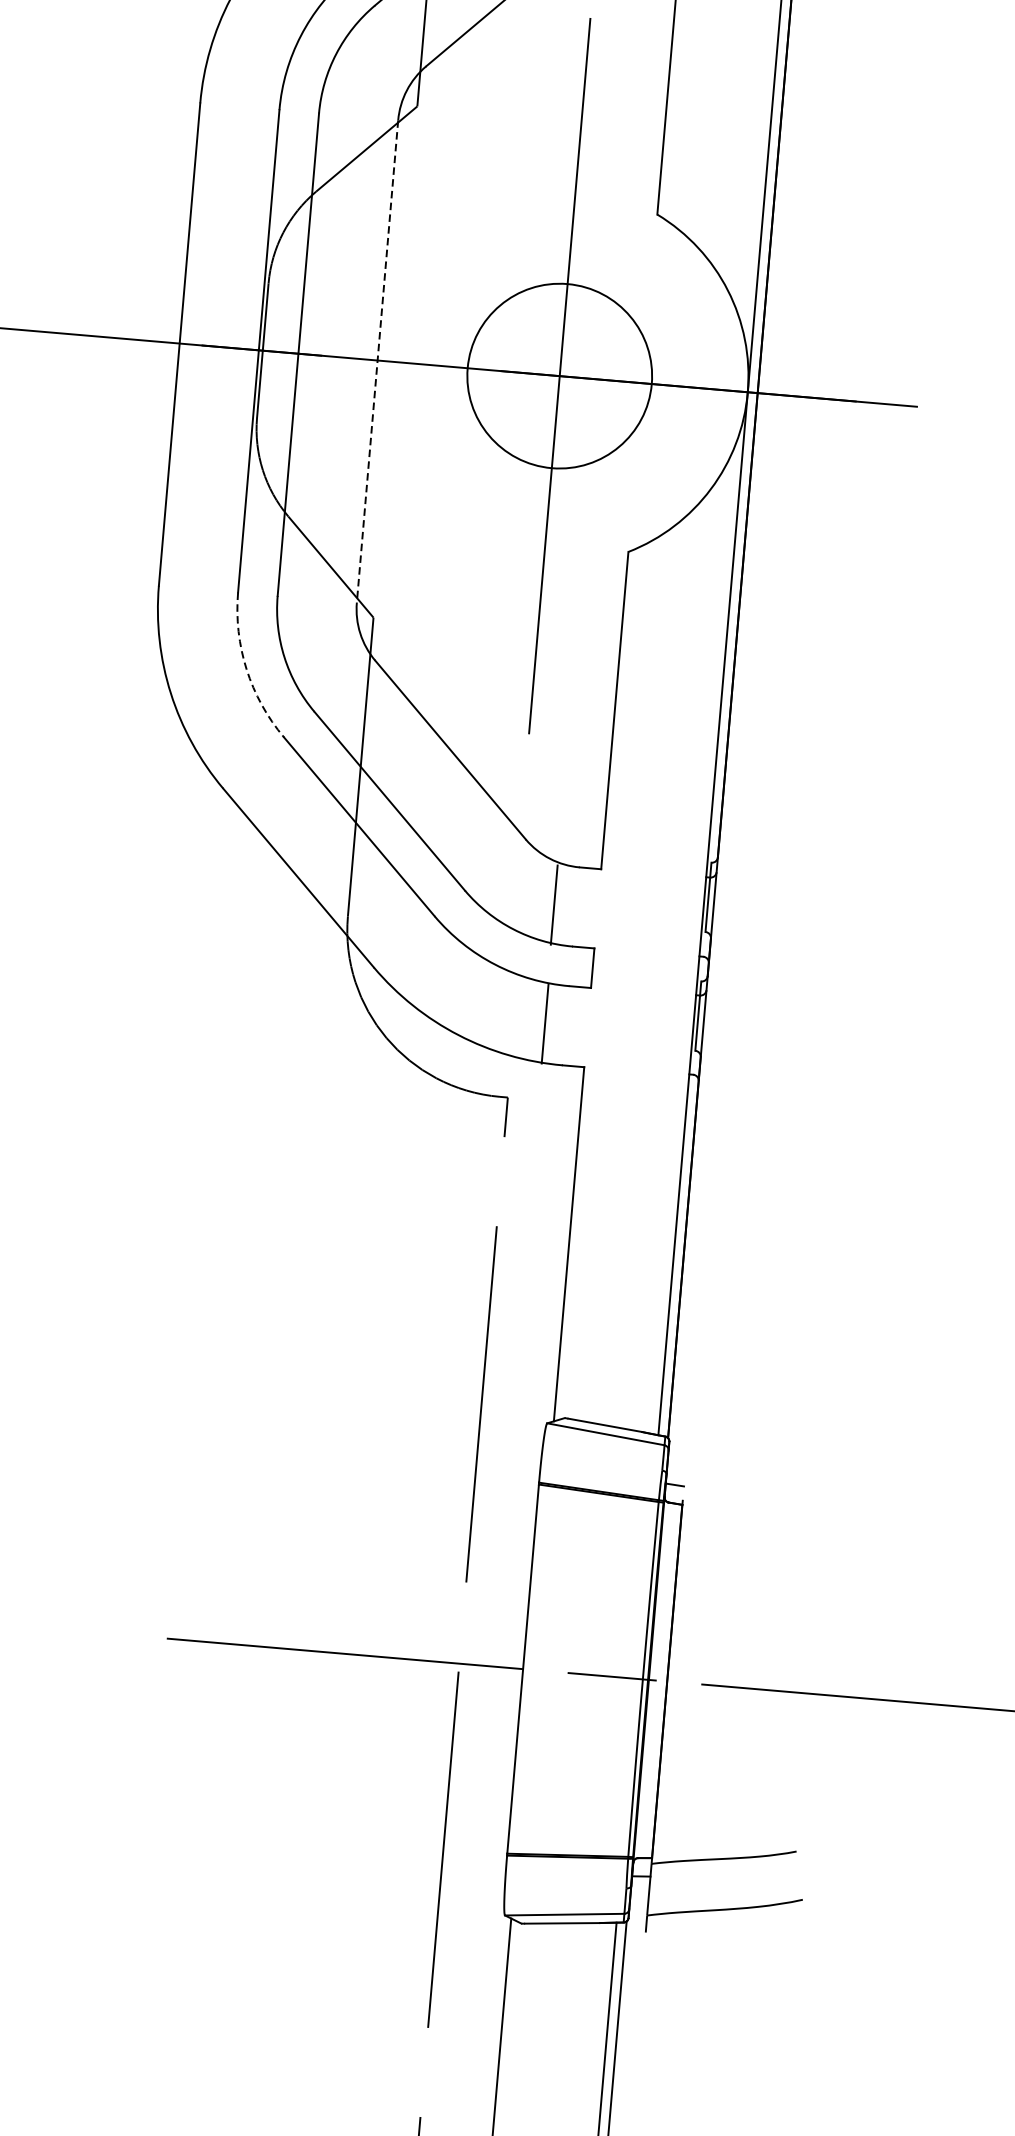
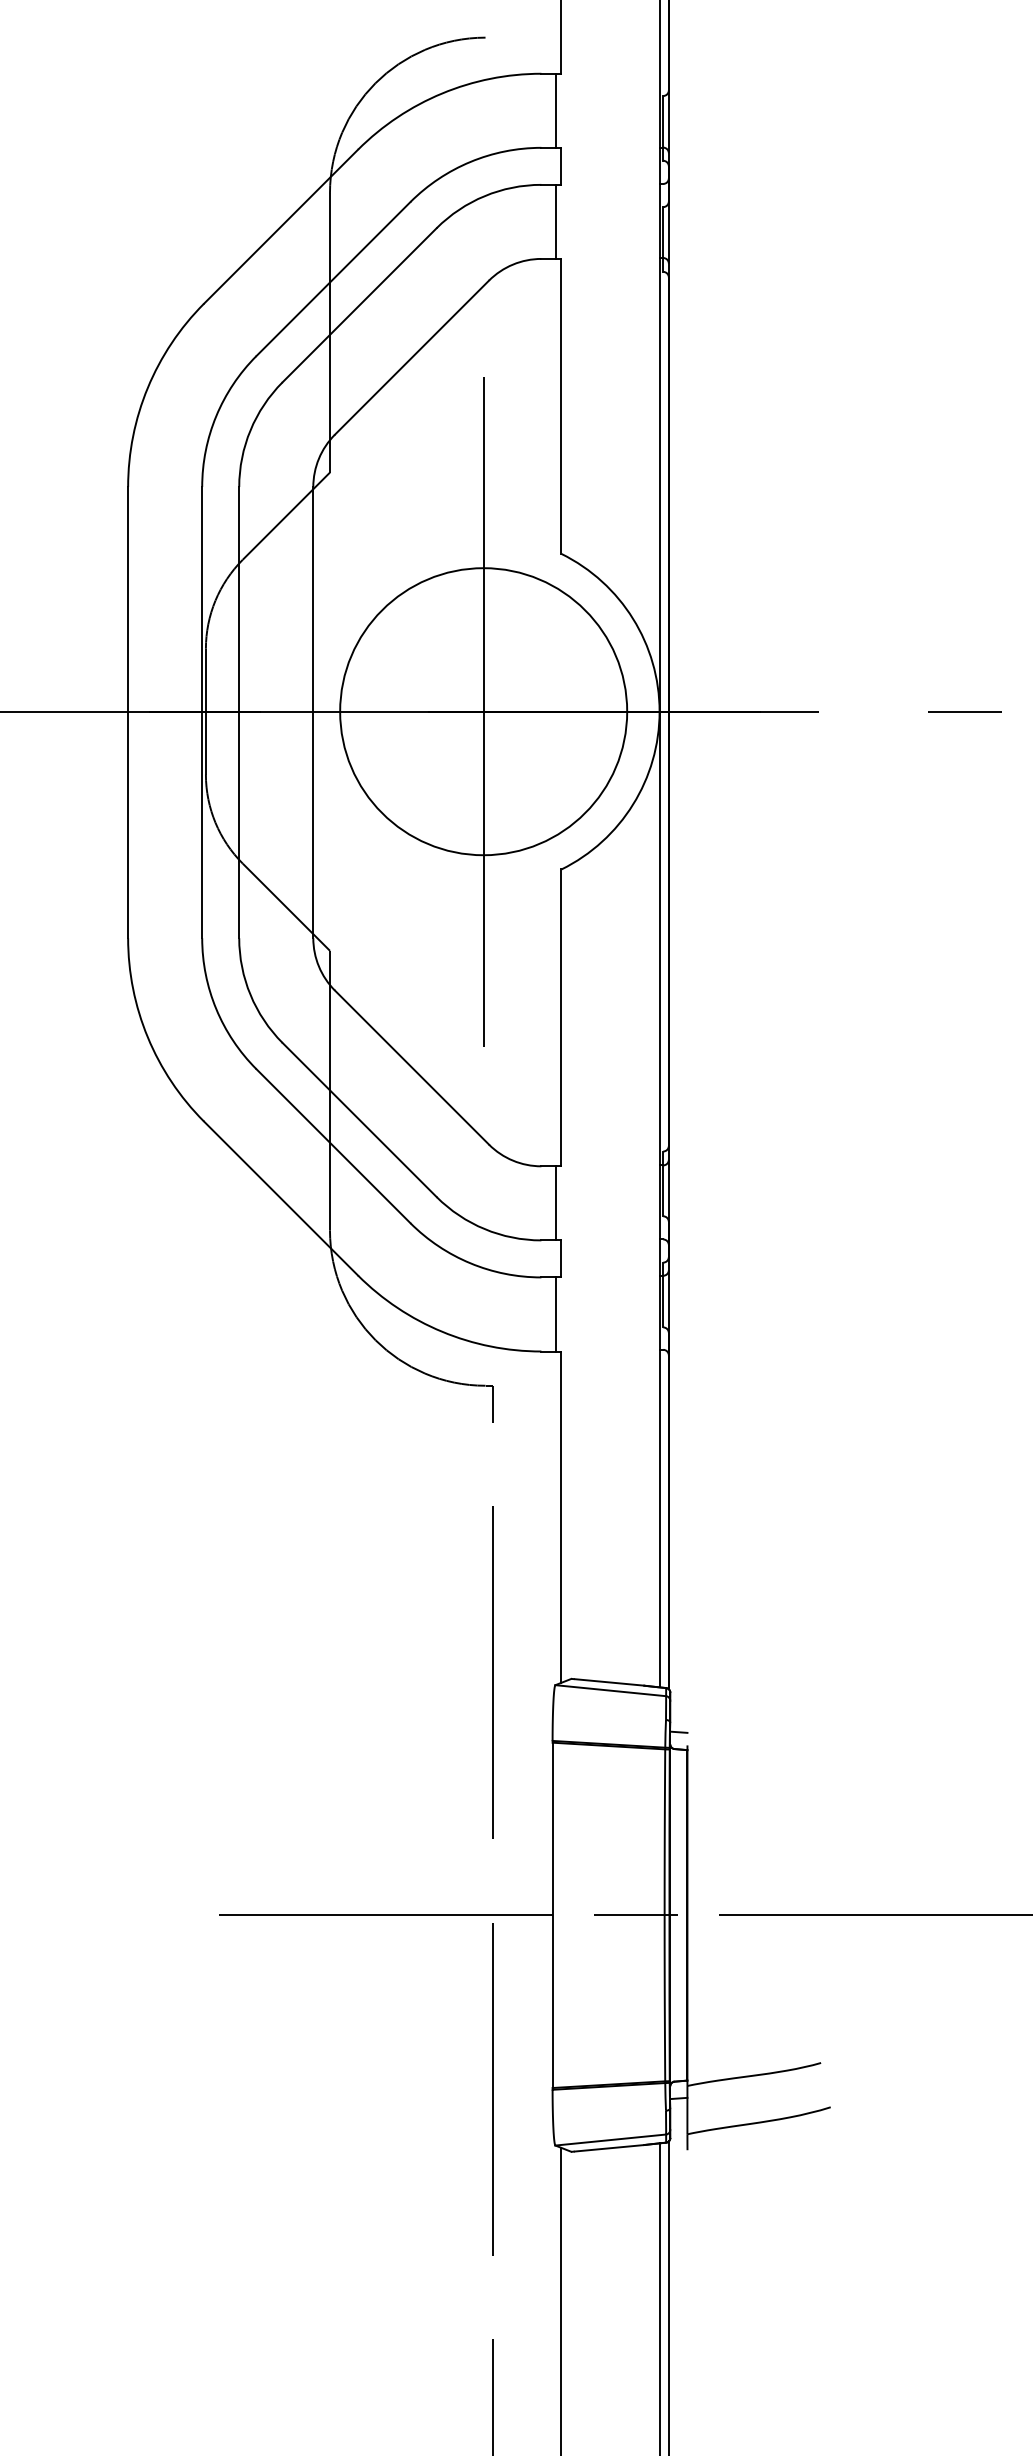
line: (377, 361) -> (313, 712), dashed -> solid
circle: (559, 375) -> (483, 711), size x1.67
arc: (246, 669) -> (216, 1009), dashed -> solid
line: (554, 905) -> (555, 1203), moved
line: (544, 1023) -> (555, 1314), moved

